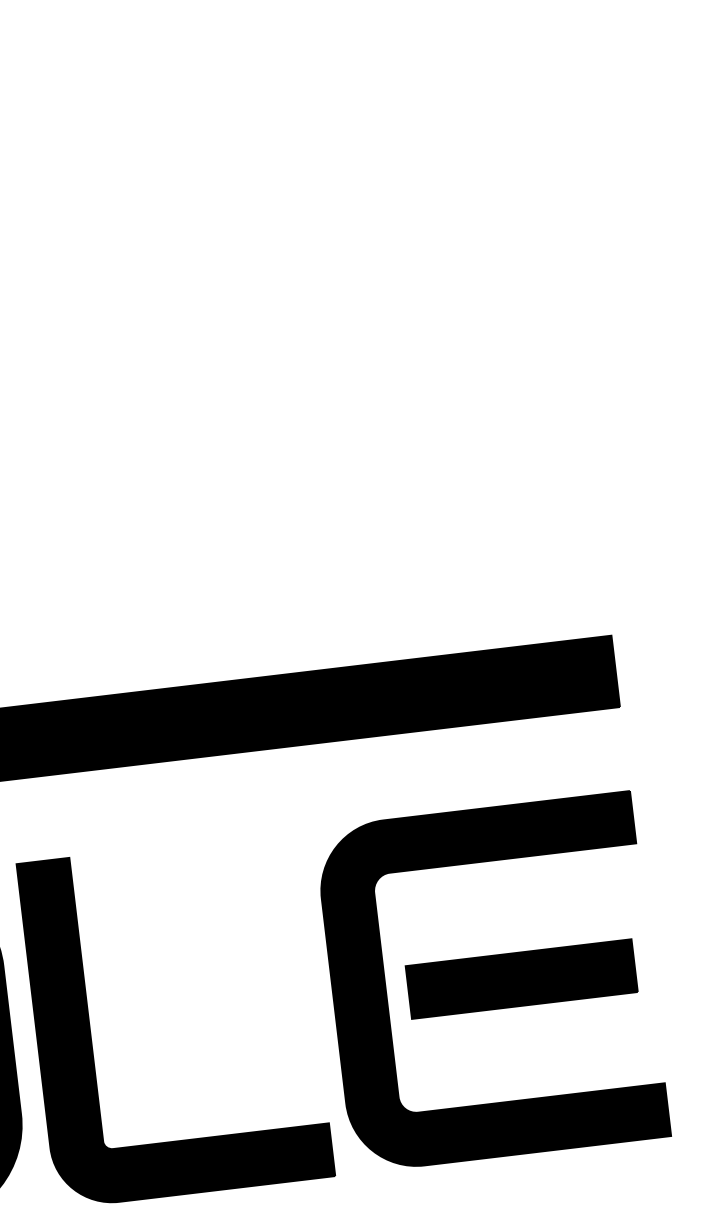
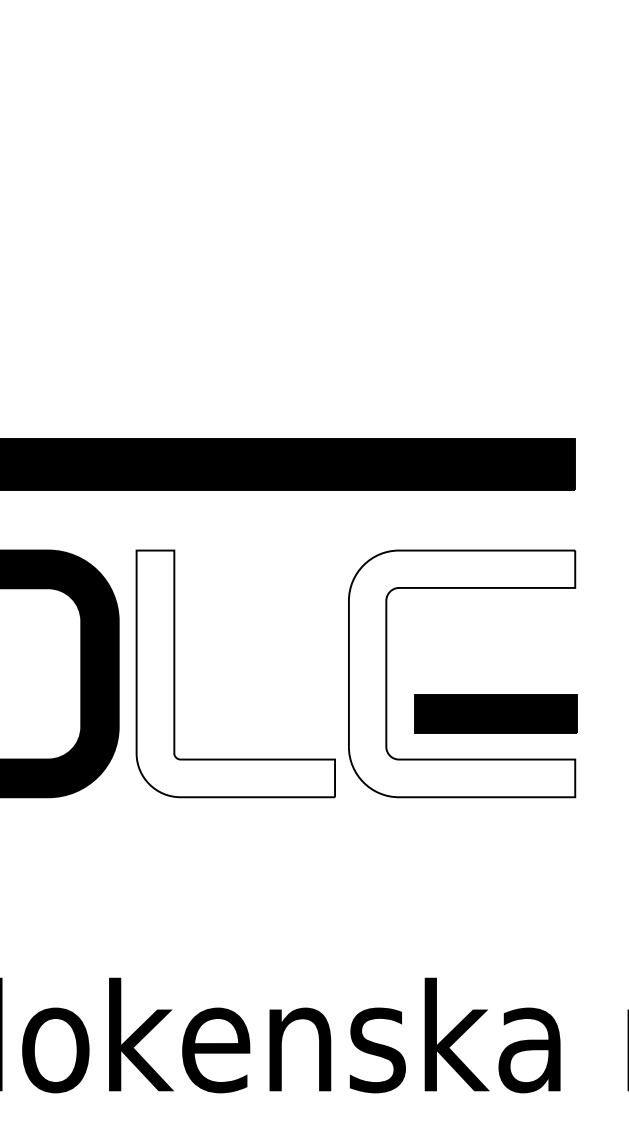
part: (520, 978) -> (495, 713), moved
fill: (491, 981) -> (461, 673), removed
fill: (175, 1019) -> (235, 673), removed

